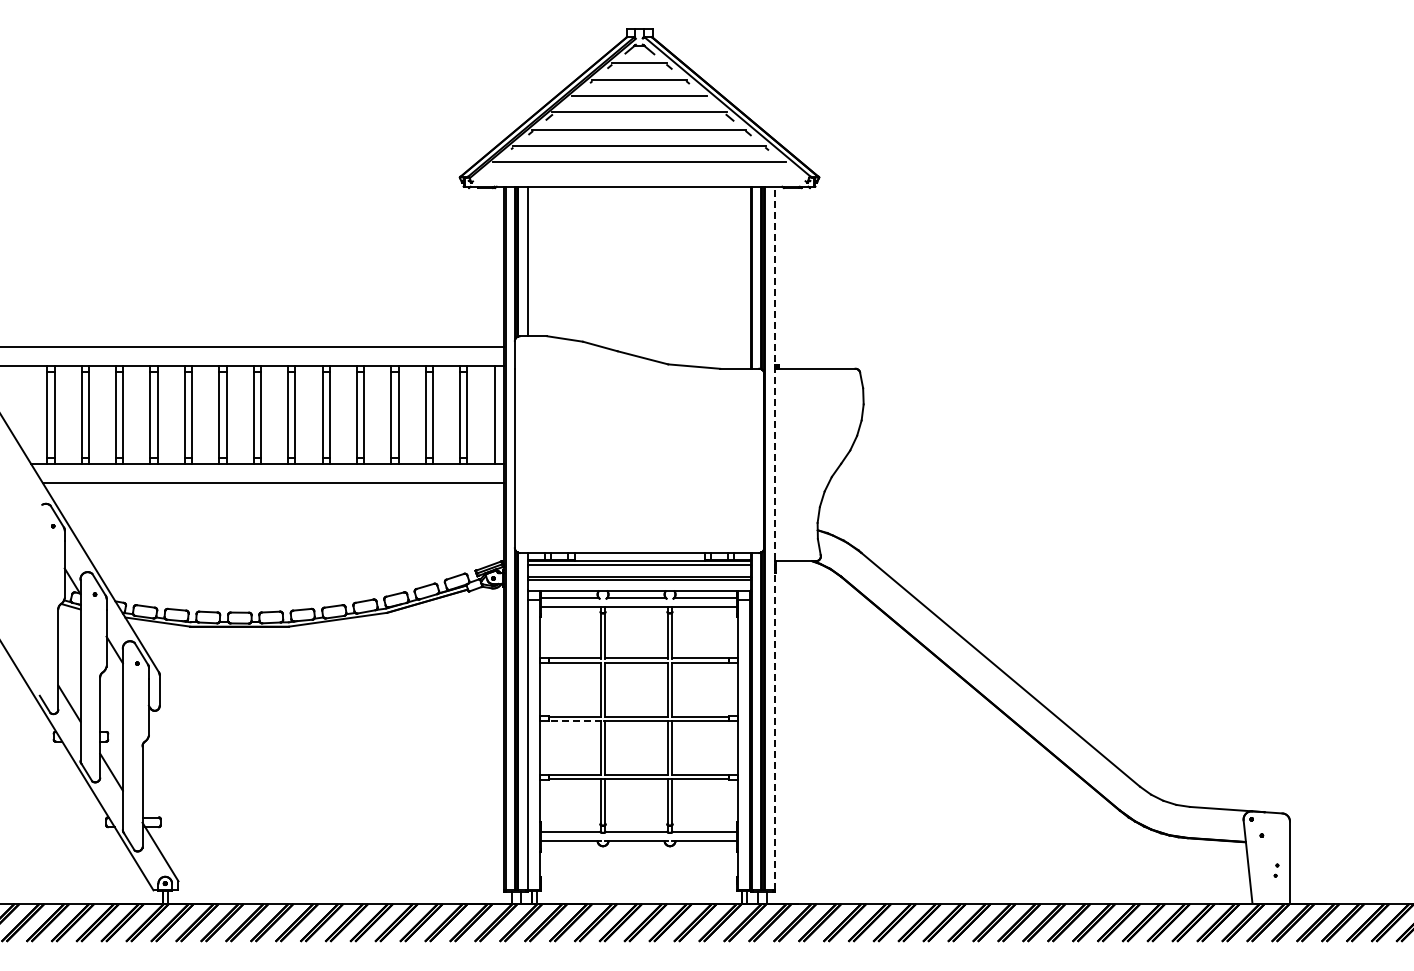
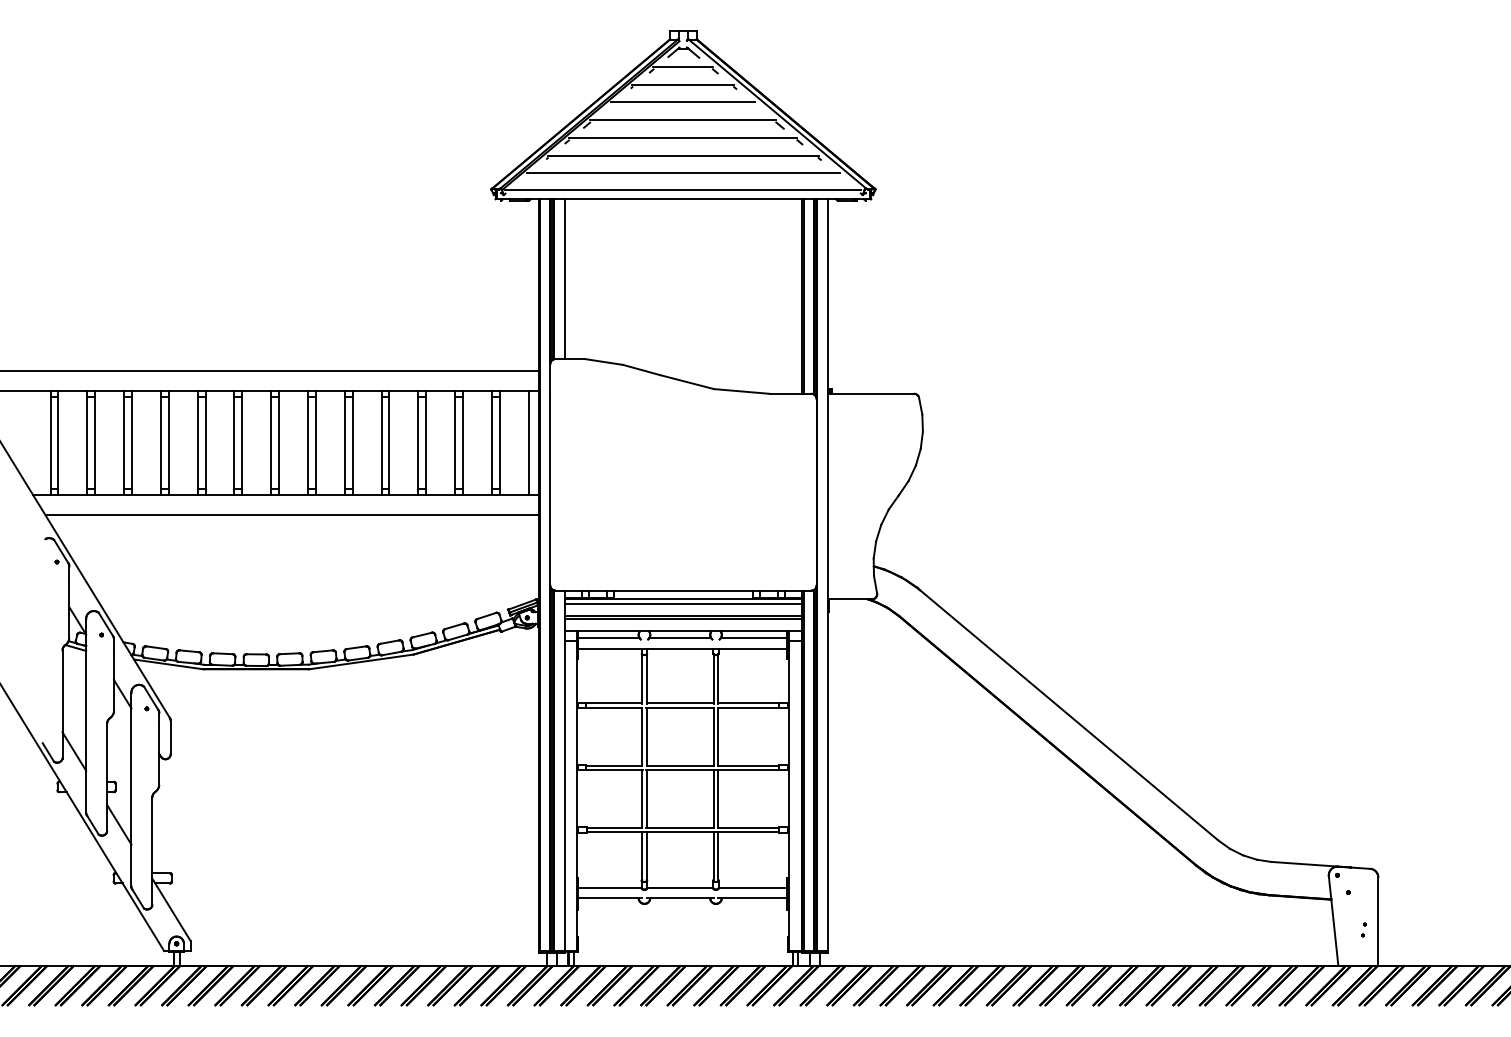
line: (638, 178) -> (682, 190), added
line: (775, 538) -> (828, 575), dashed -> solid
line: (574, 721) -> (613, 770), dashed -> solid

